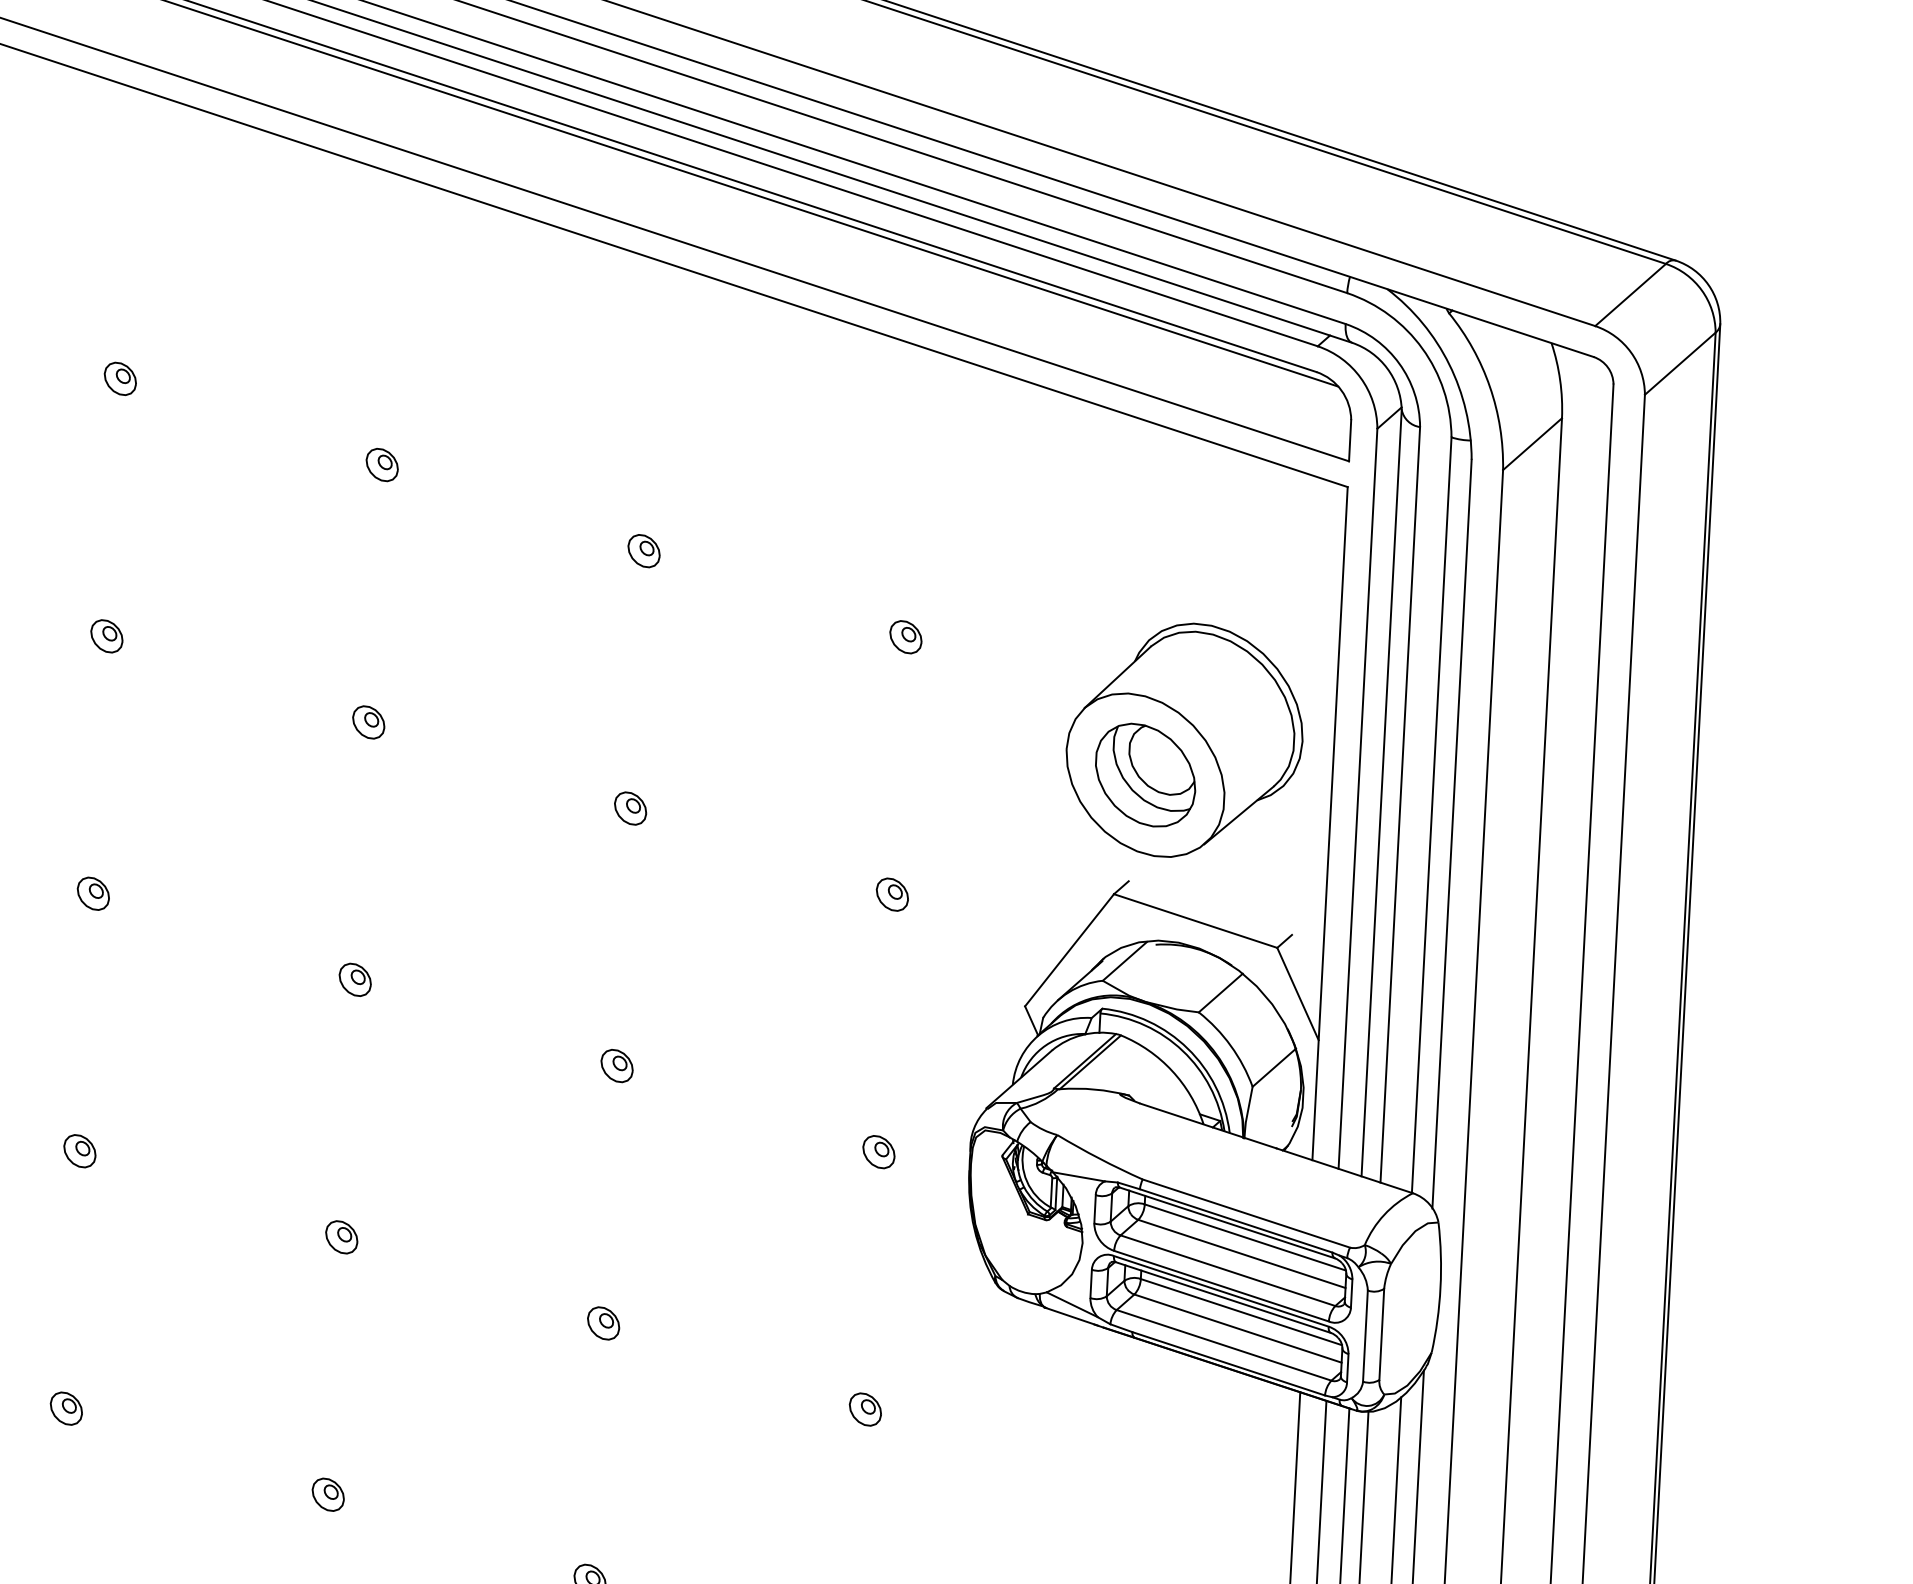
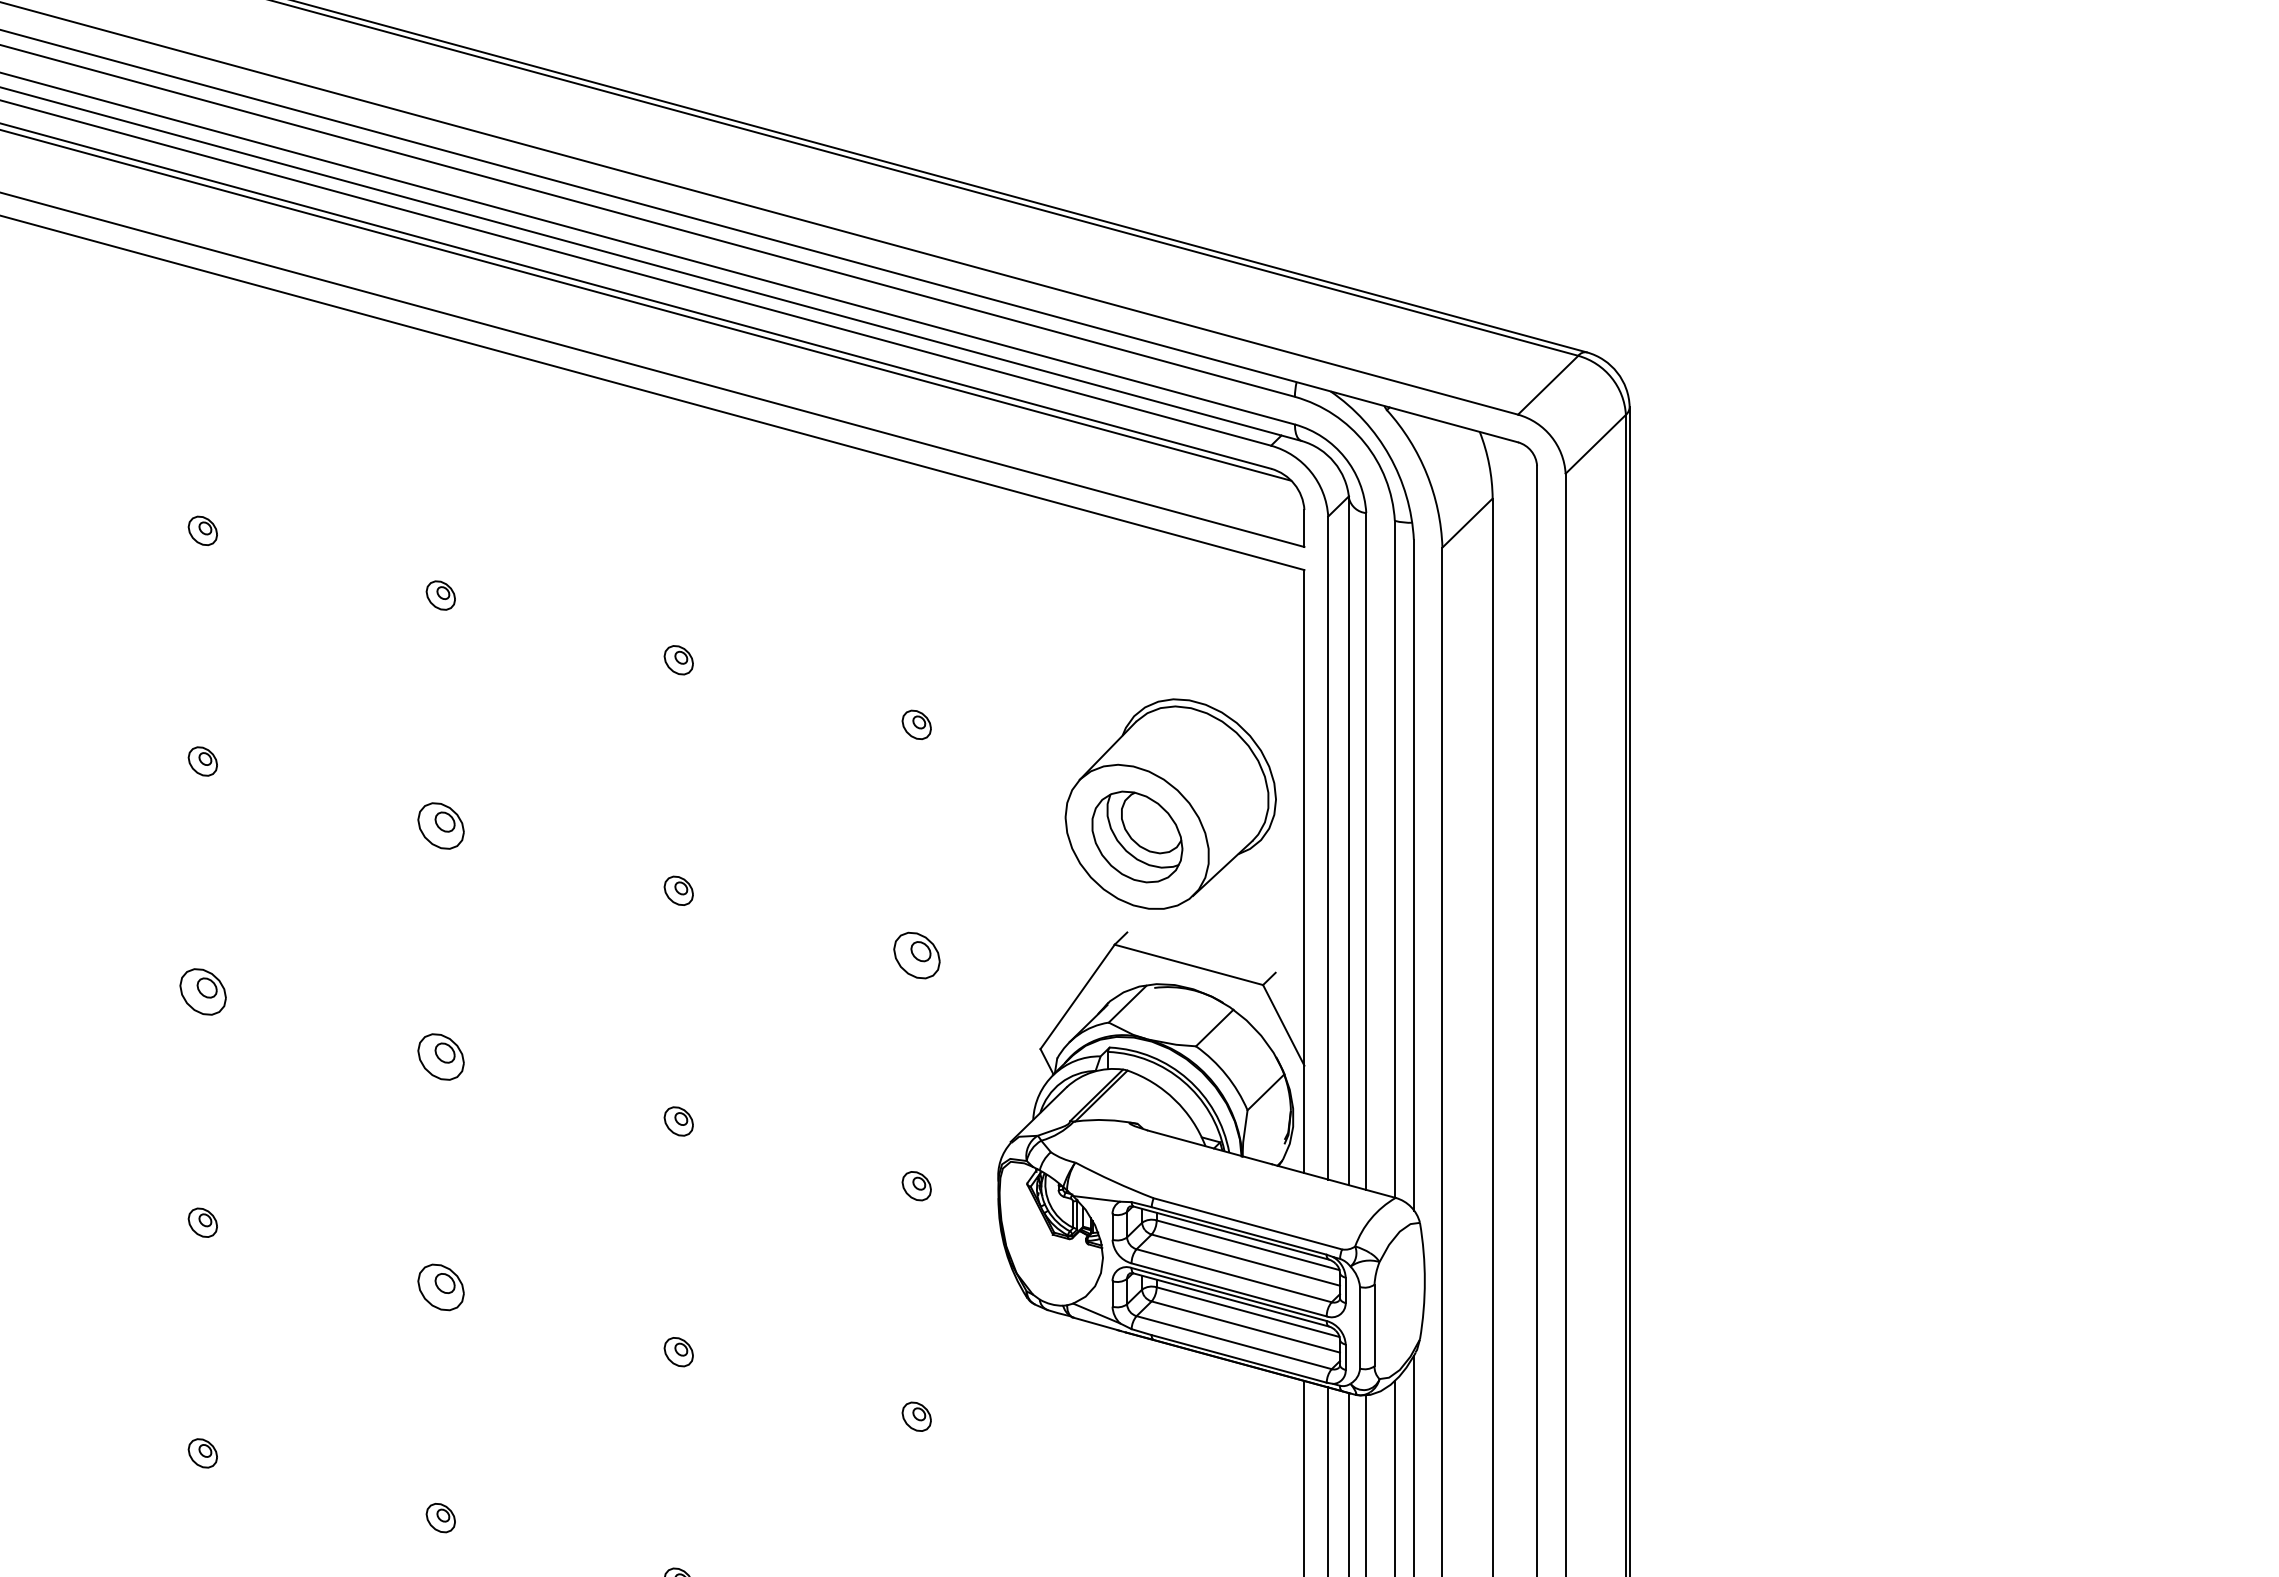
part: (368, 722) -> (440, 826), size x1.6
part: (92, 894) -> (202, 992), size x1.6
part: (892, 894) -> (916, 955), size x1.6
part: (354, 979) -> (440, 1056), size x1.6
part: (341, 1237) -> (440, 1287), size x1.6

